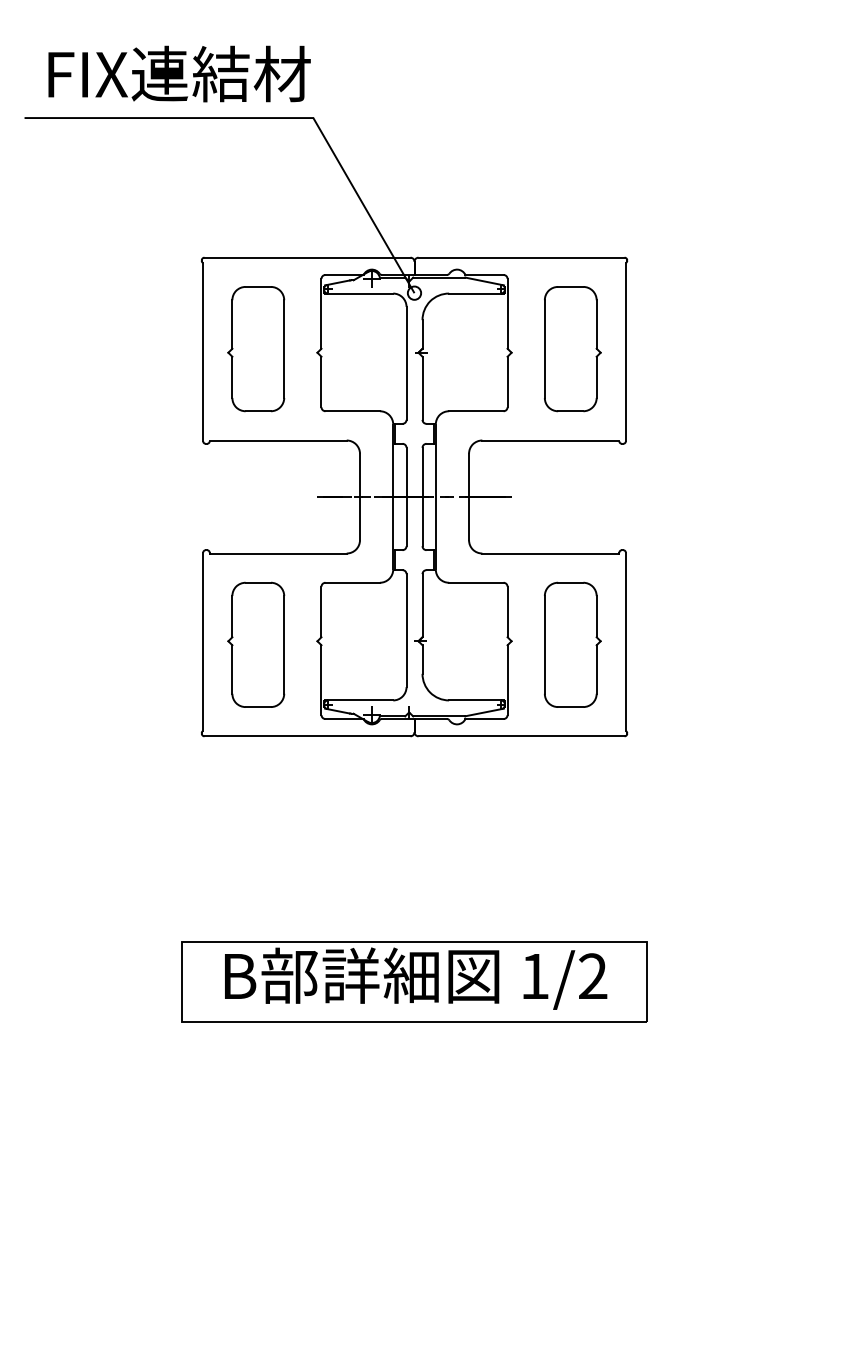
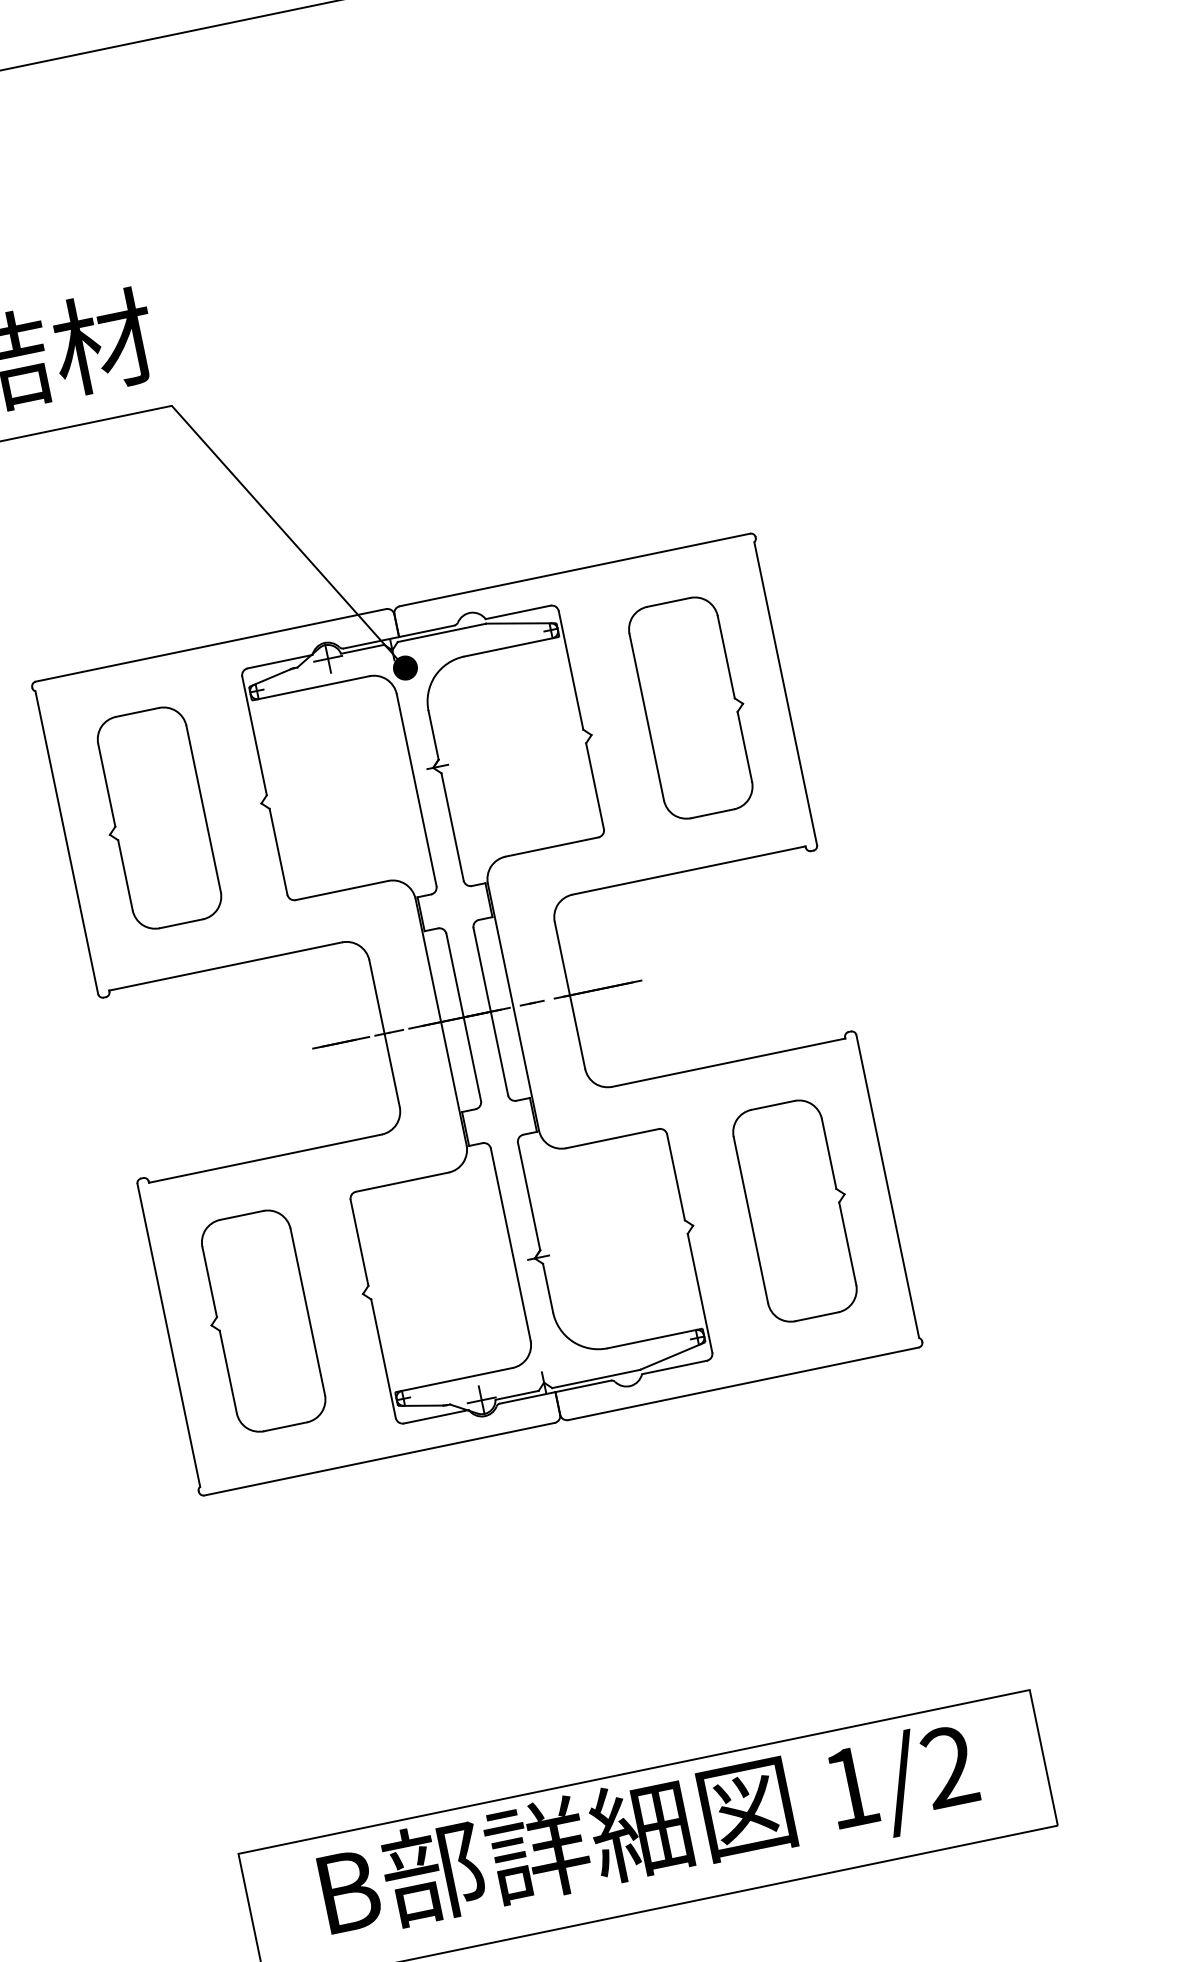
fill: (414, 292) -> (405, 666), added

